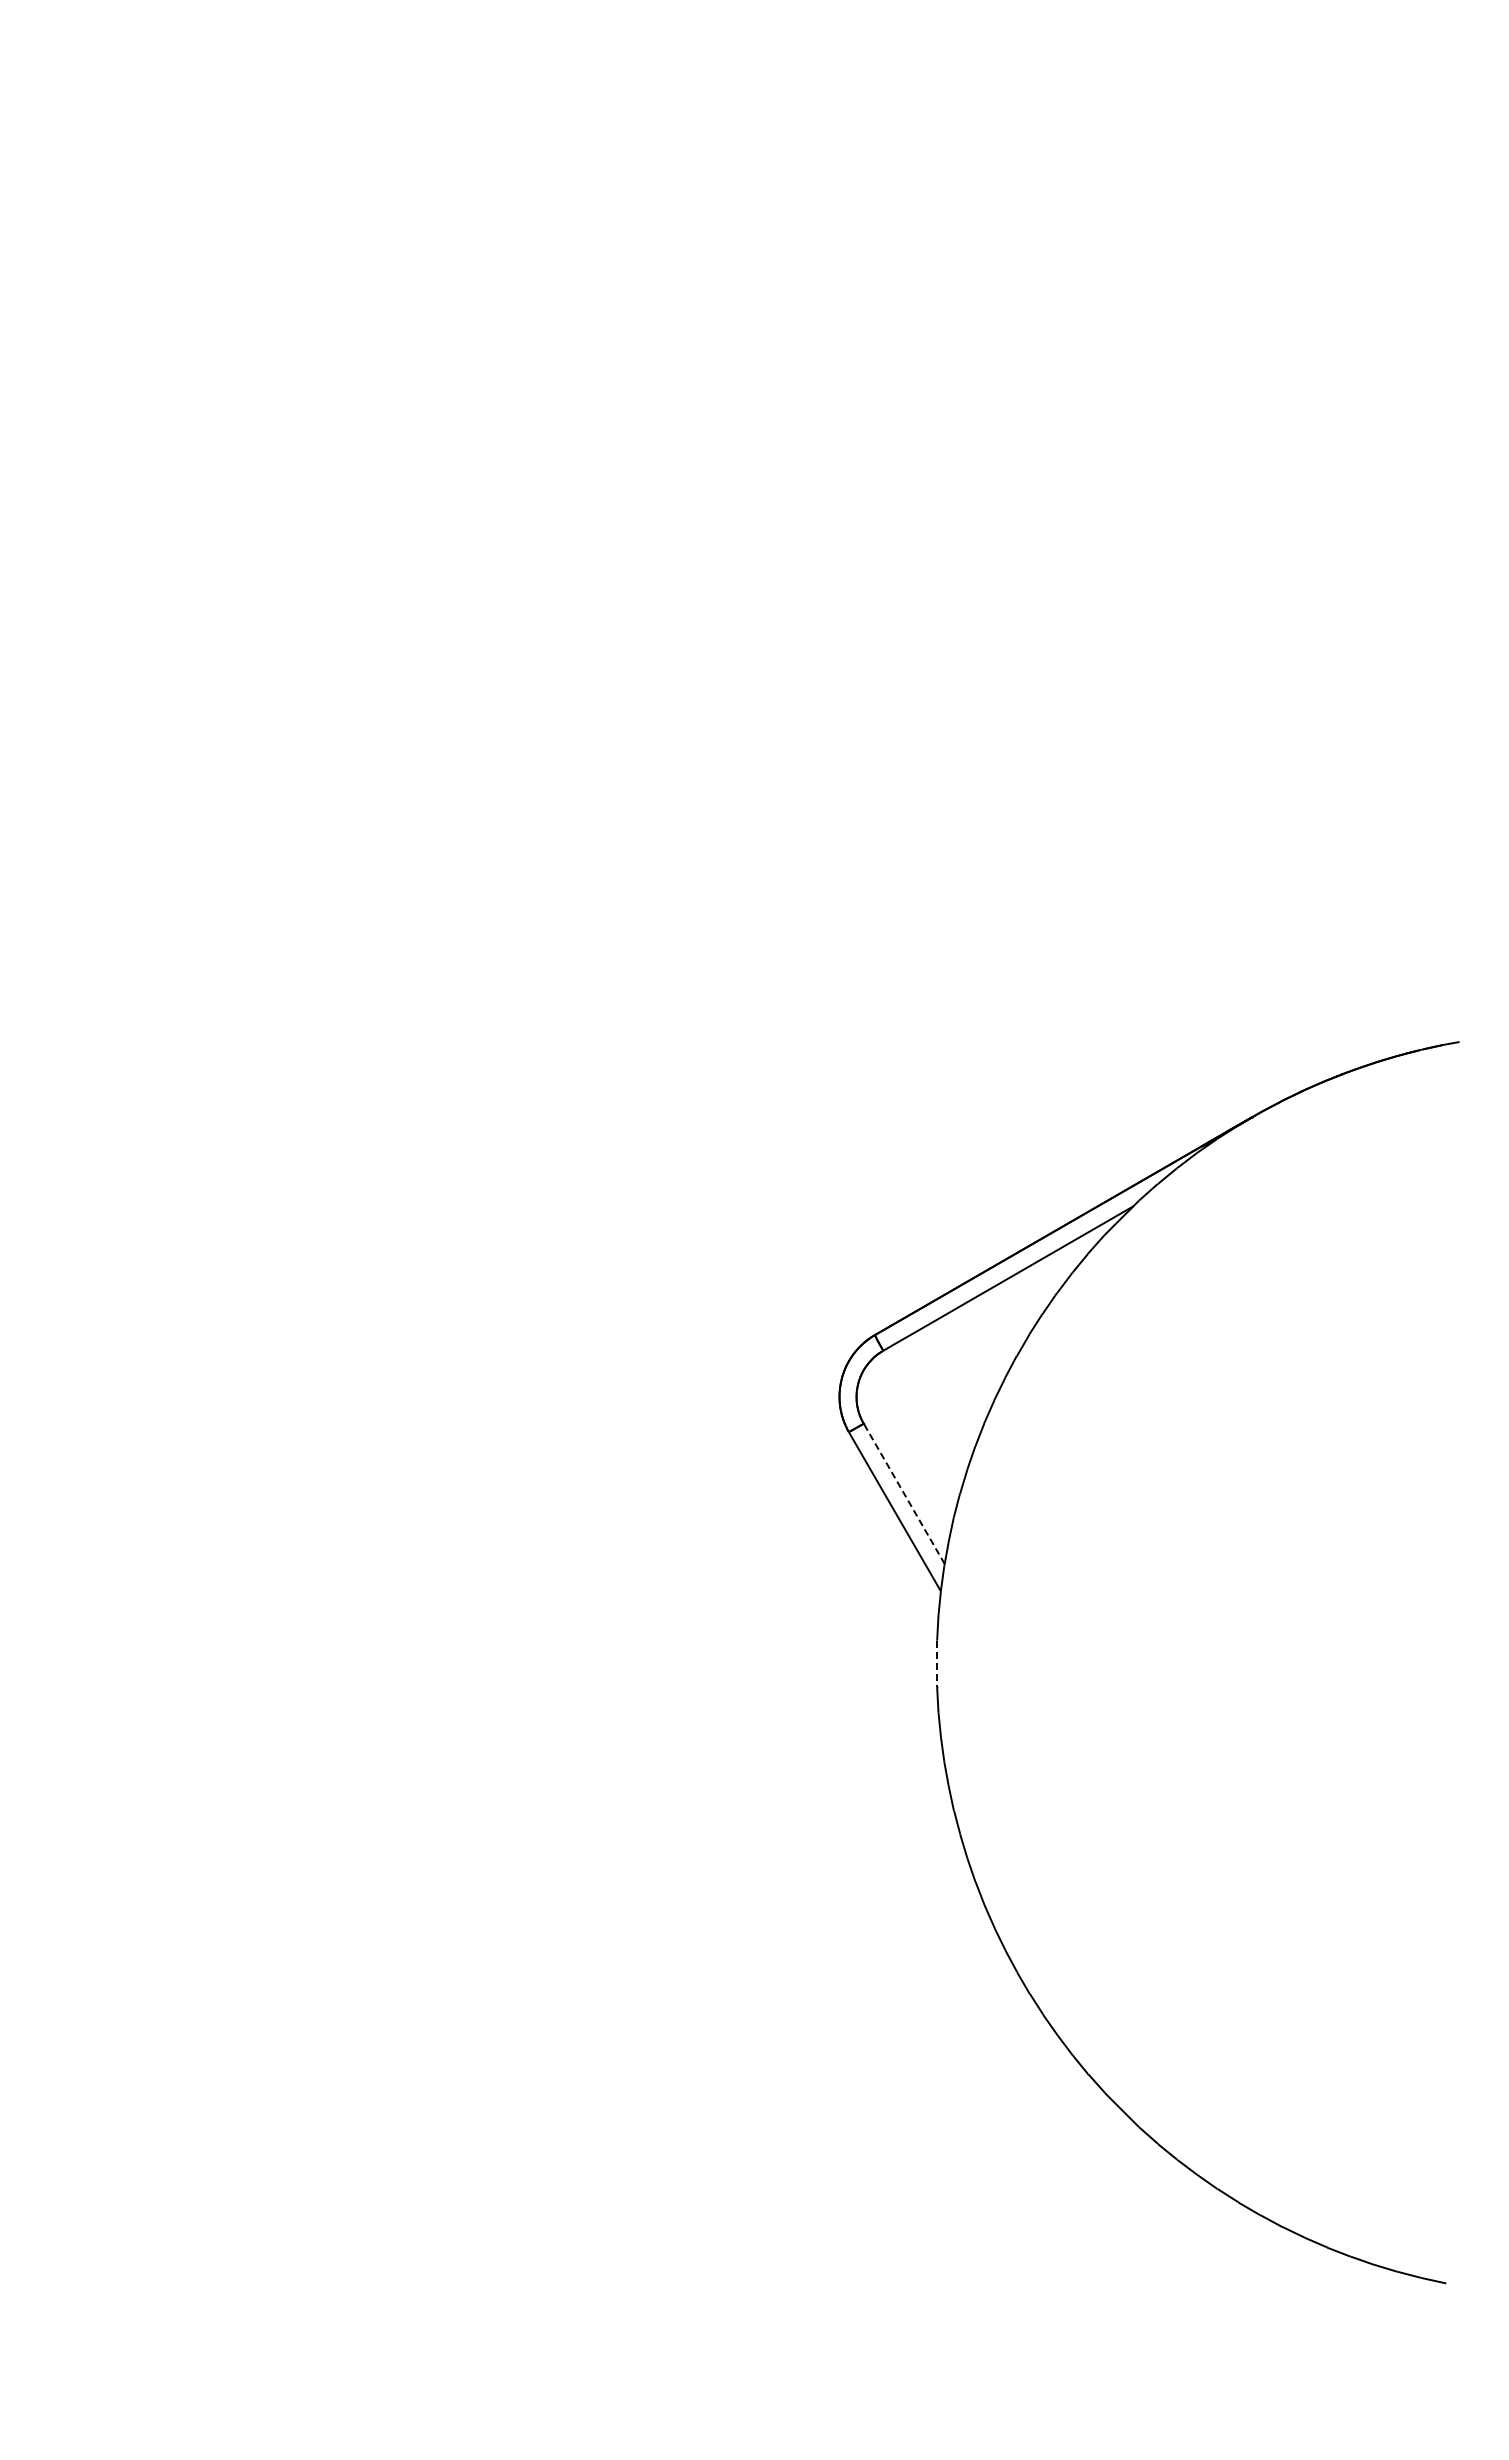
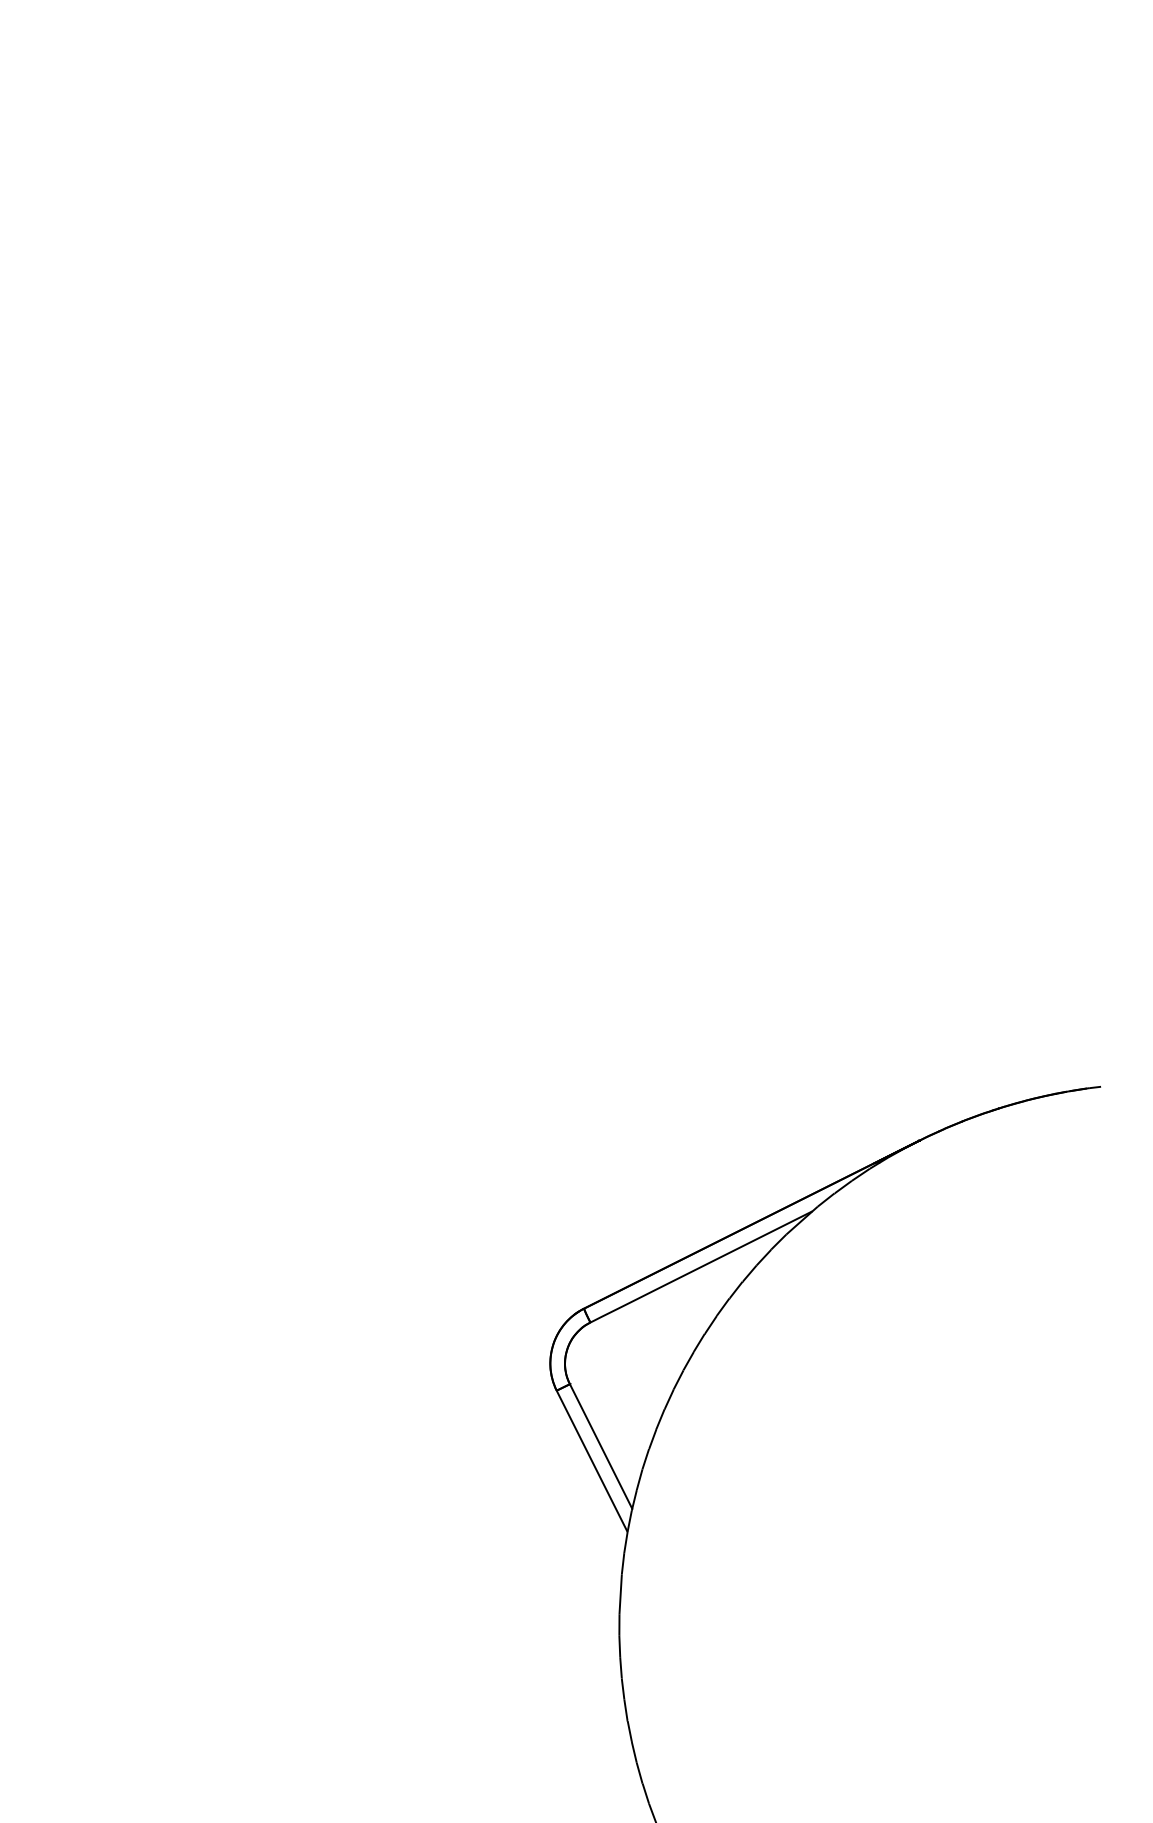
line: (904, 1493) -> (601, 1446), dashed -> solid
line: (937, 1664) -> (620, 1594), dashed -> solid

